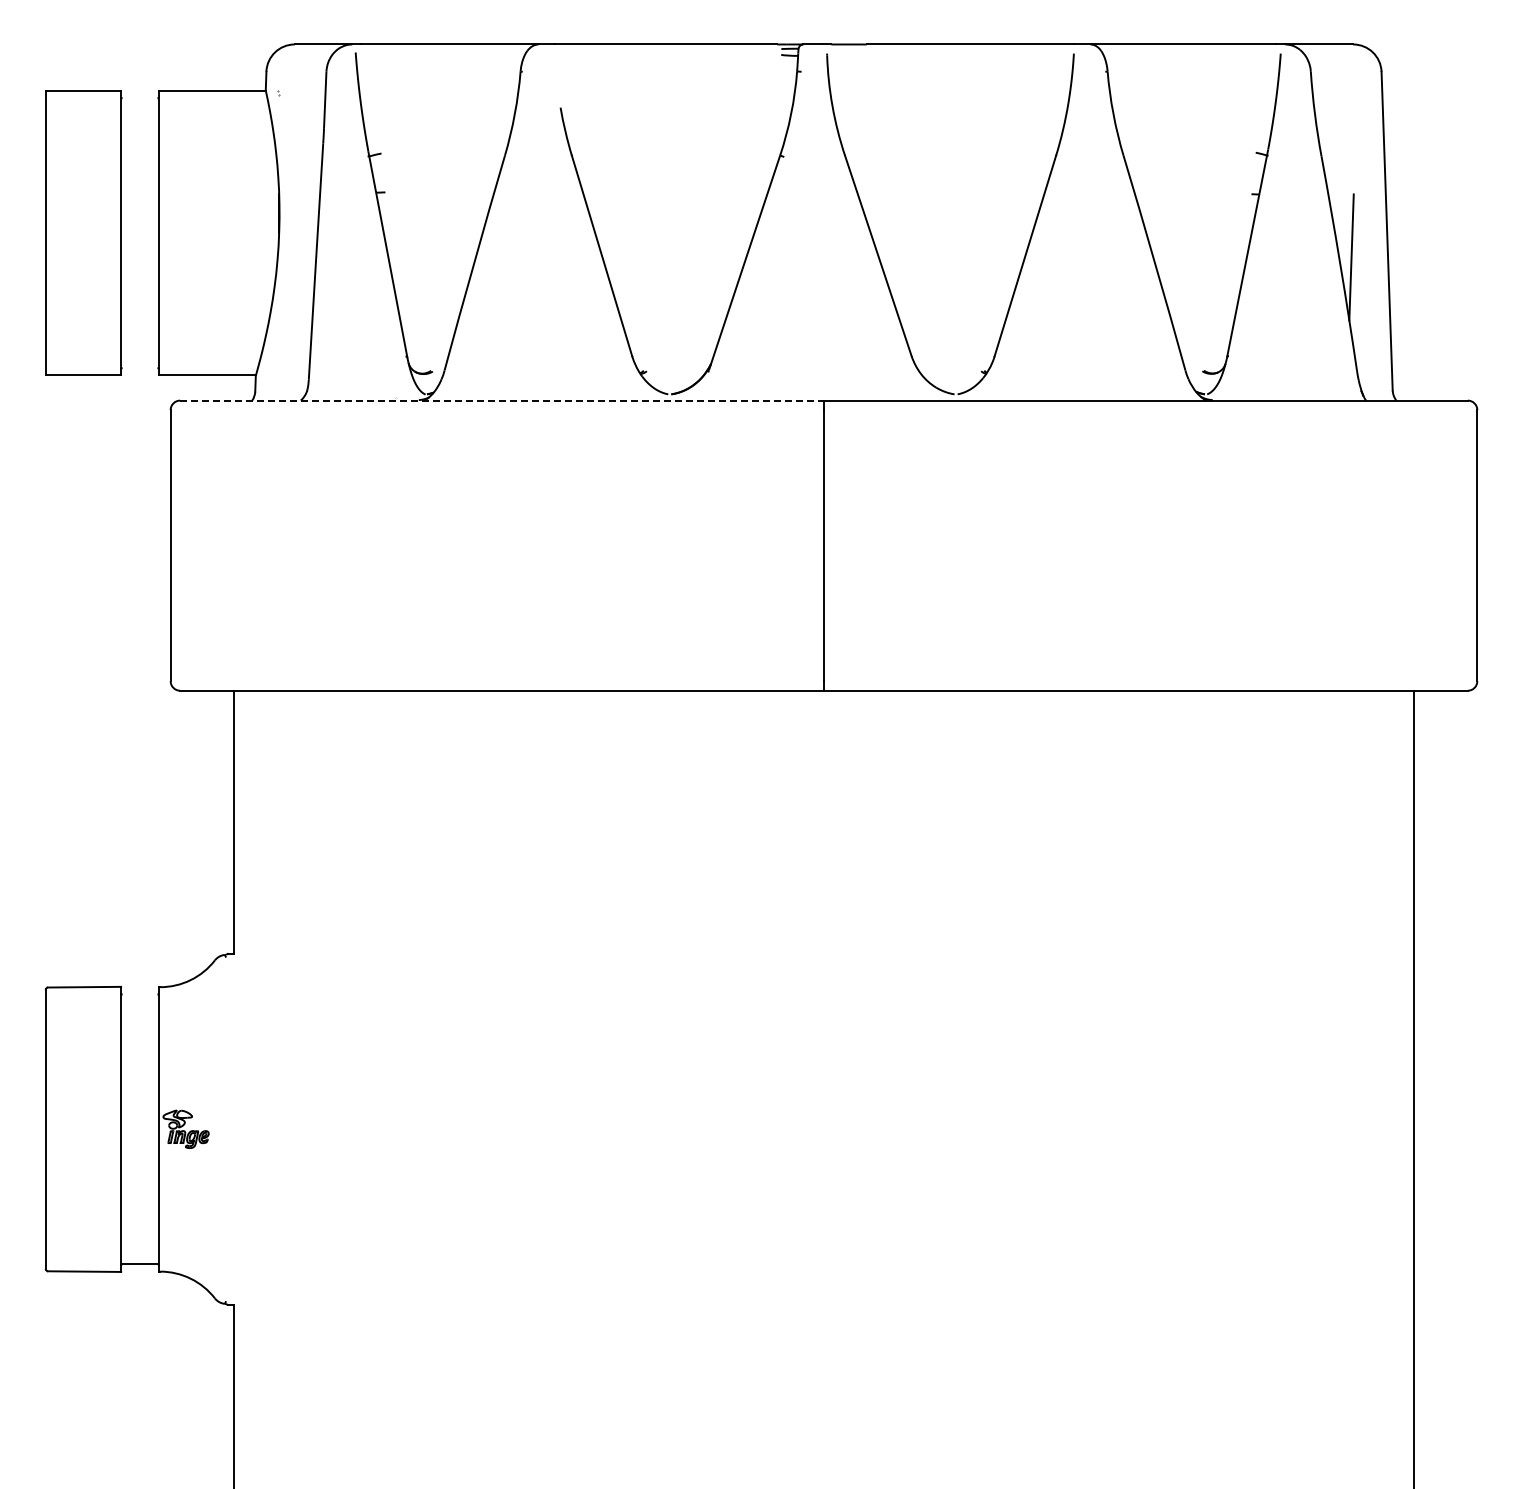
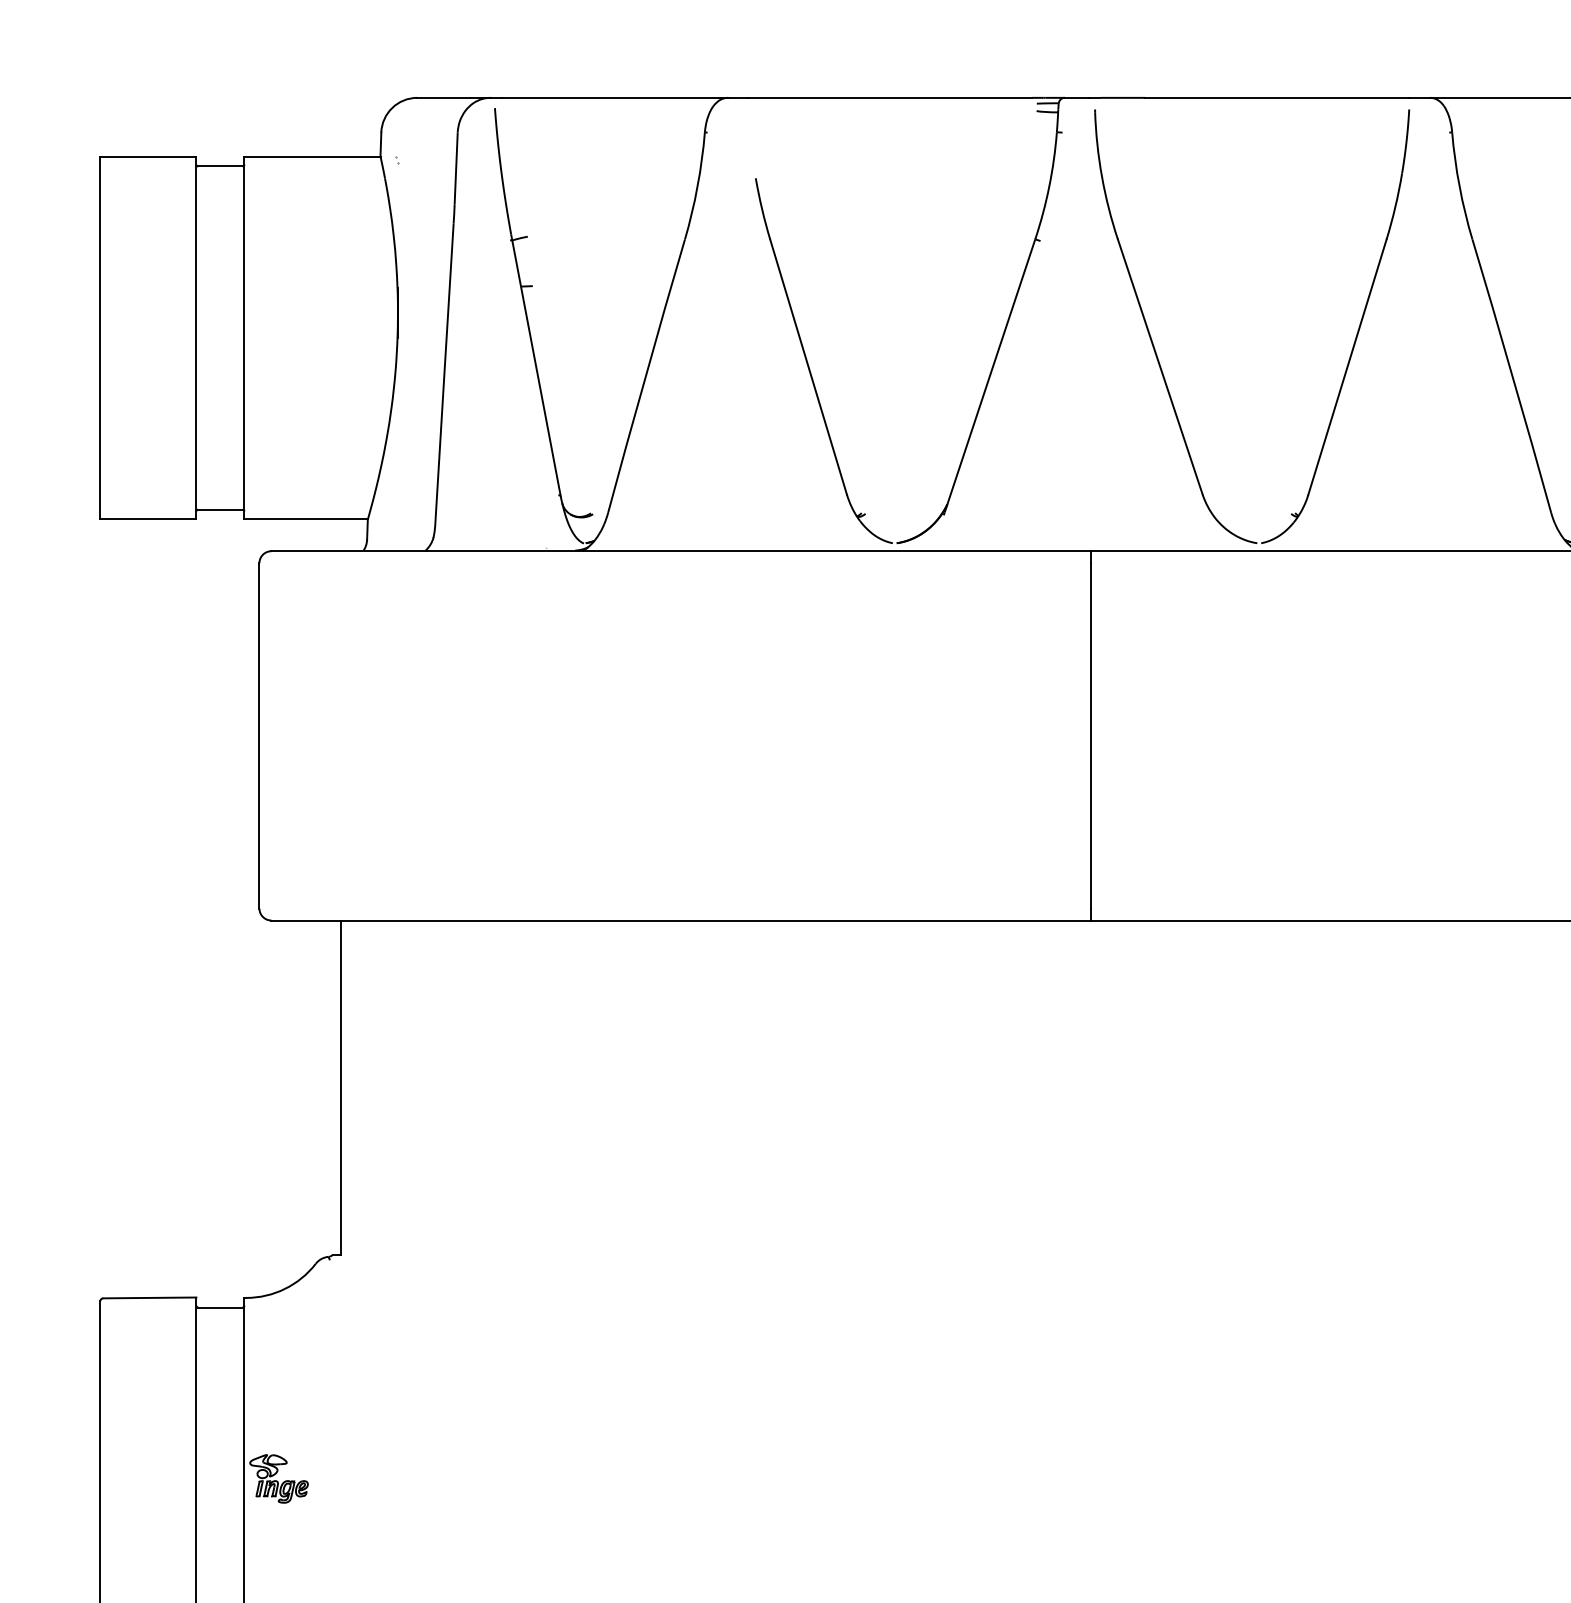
line: (139, 98) -> (219, 166), added
line: (139, 367) -> (219, 509), added
line: (502, 400) -> (681, 551), dashed -> solid
line: (139, 994) -> (219, 1307), added

